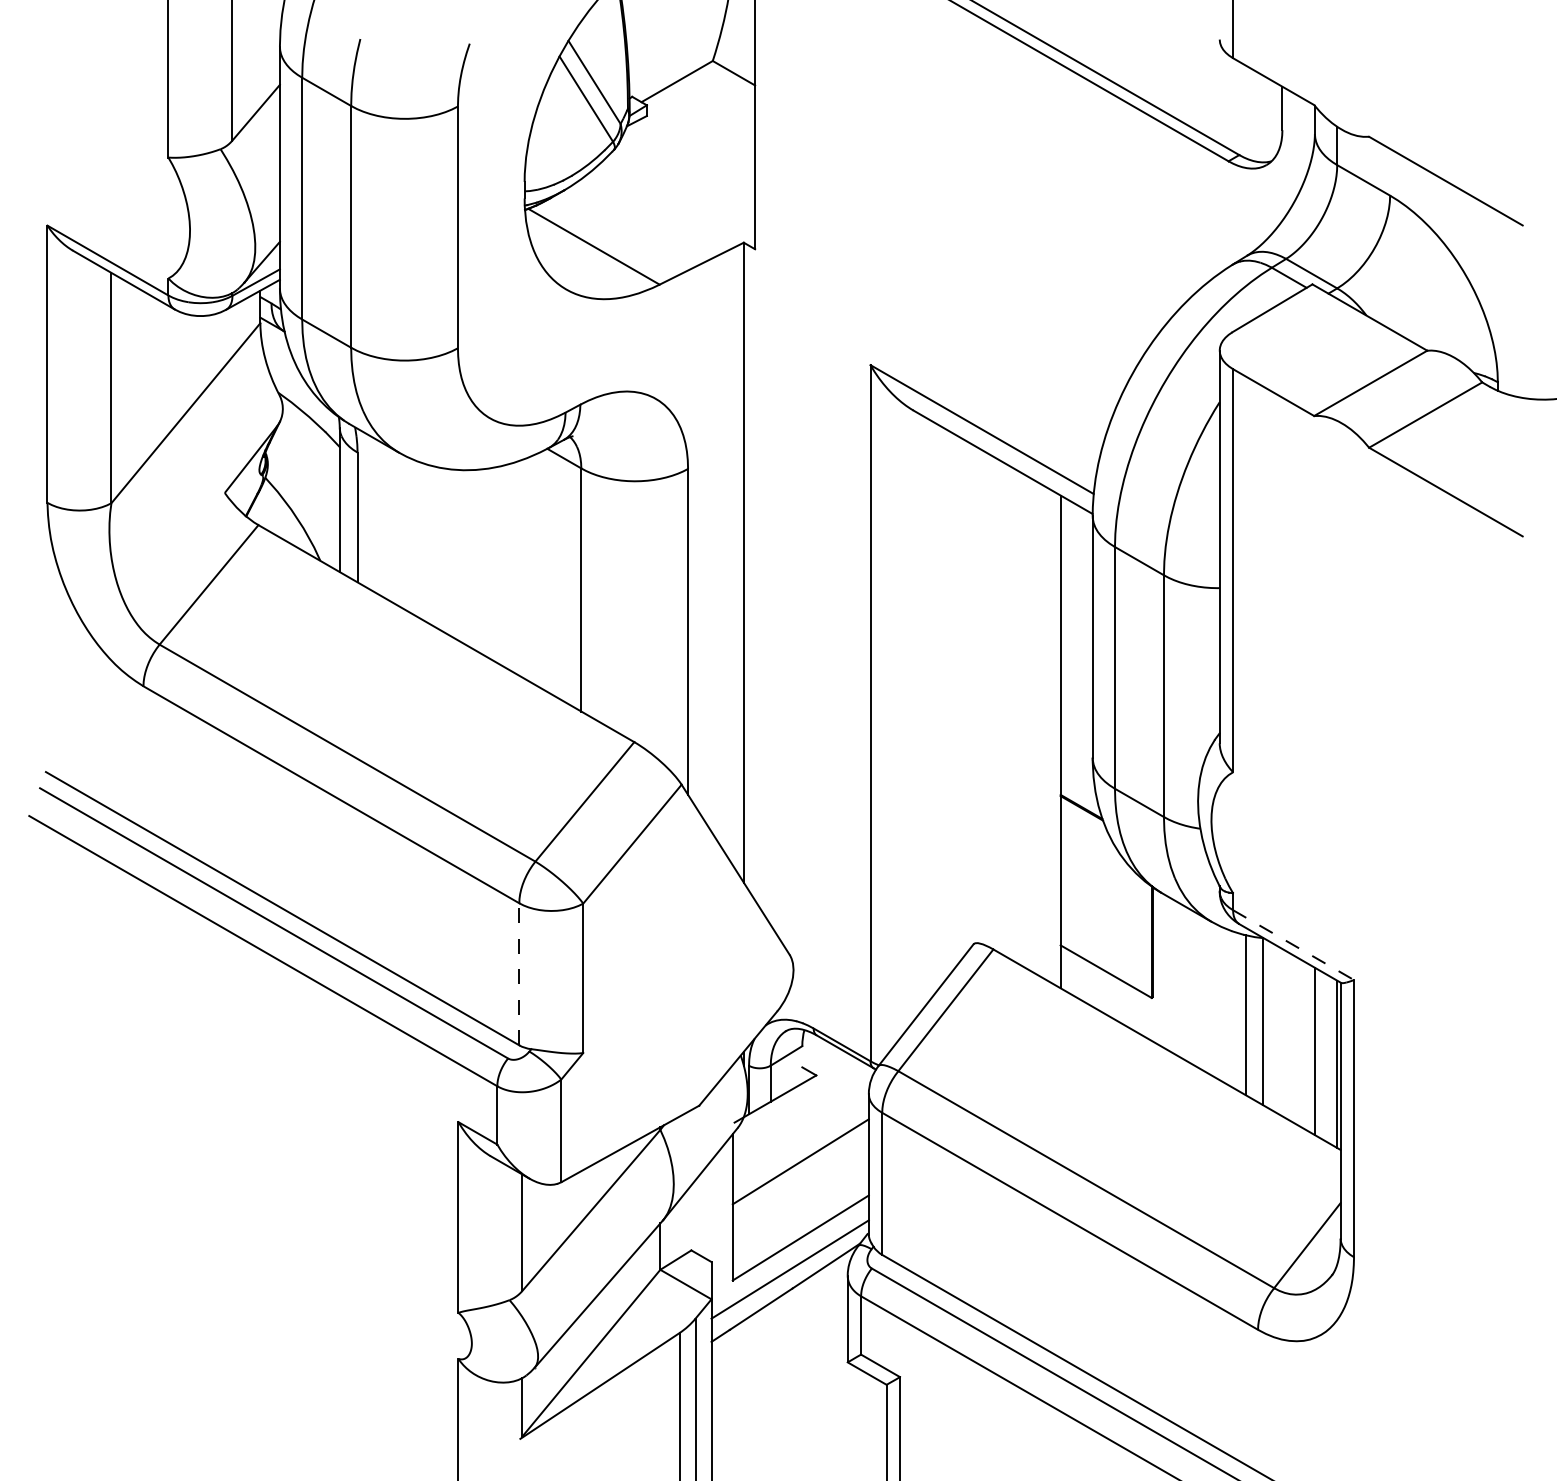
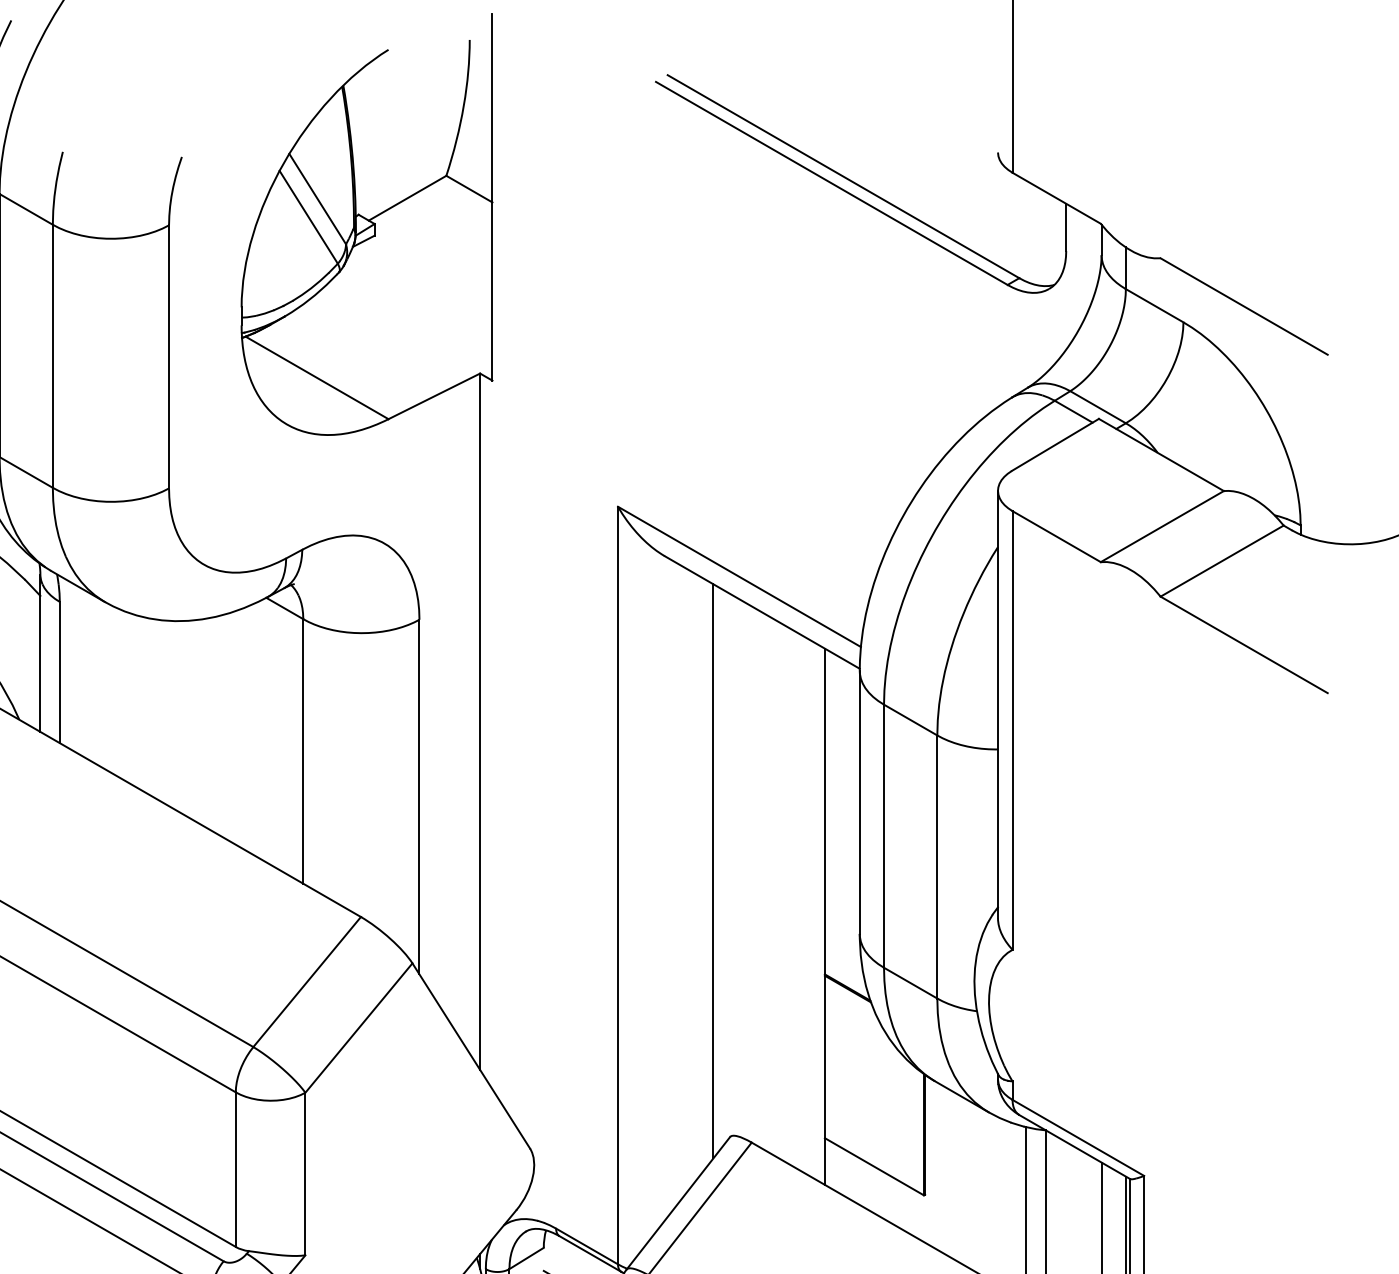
line: (958, 700) -> (713, 871), added
line: (1293, 945) -> (1078, 1138), dashed -> solid
line: (519, 973) -> (236, 1168), dashed -> solid

